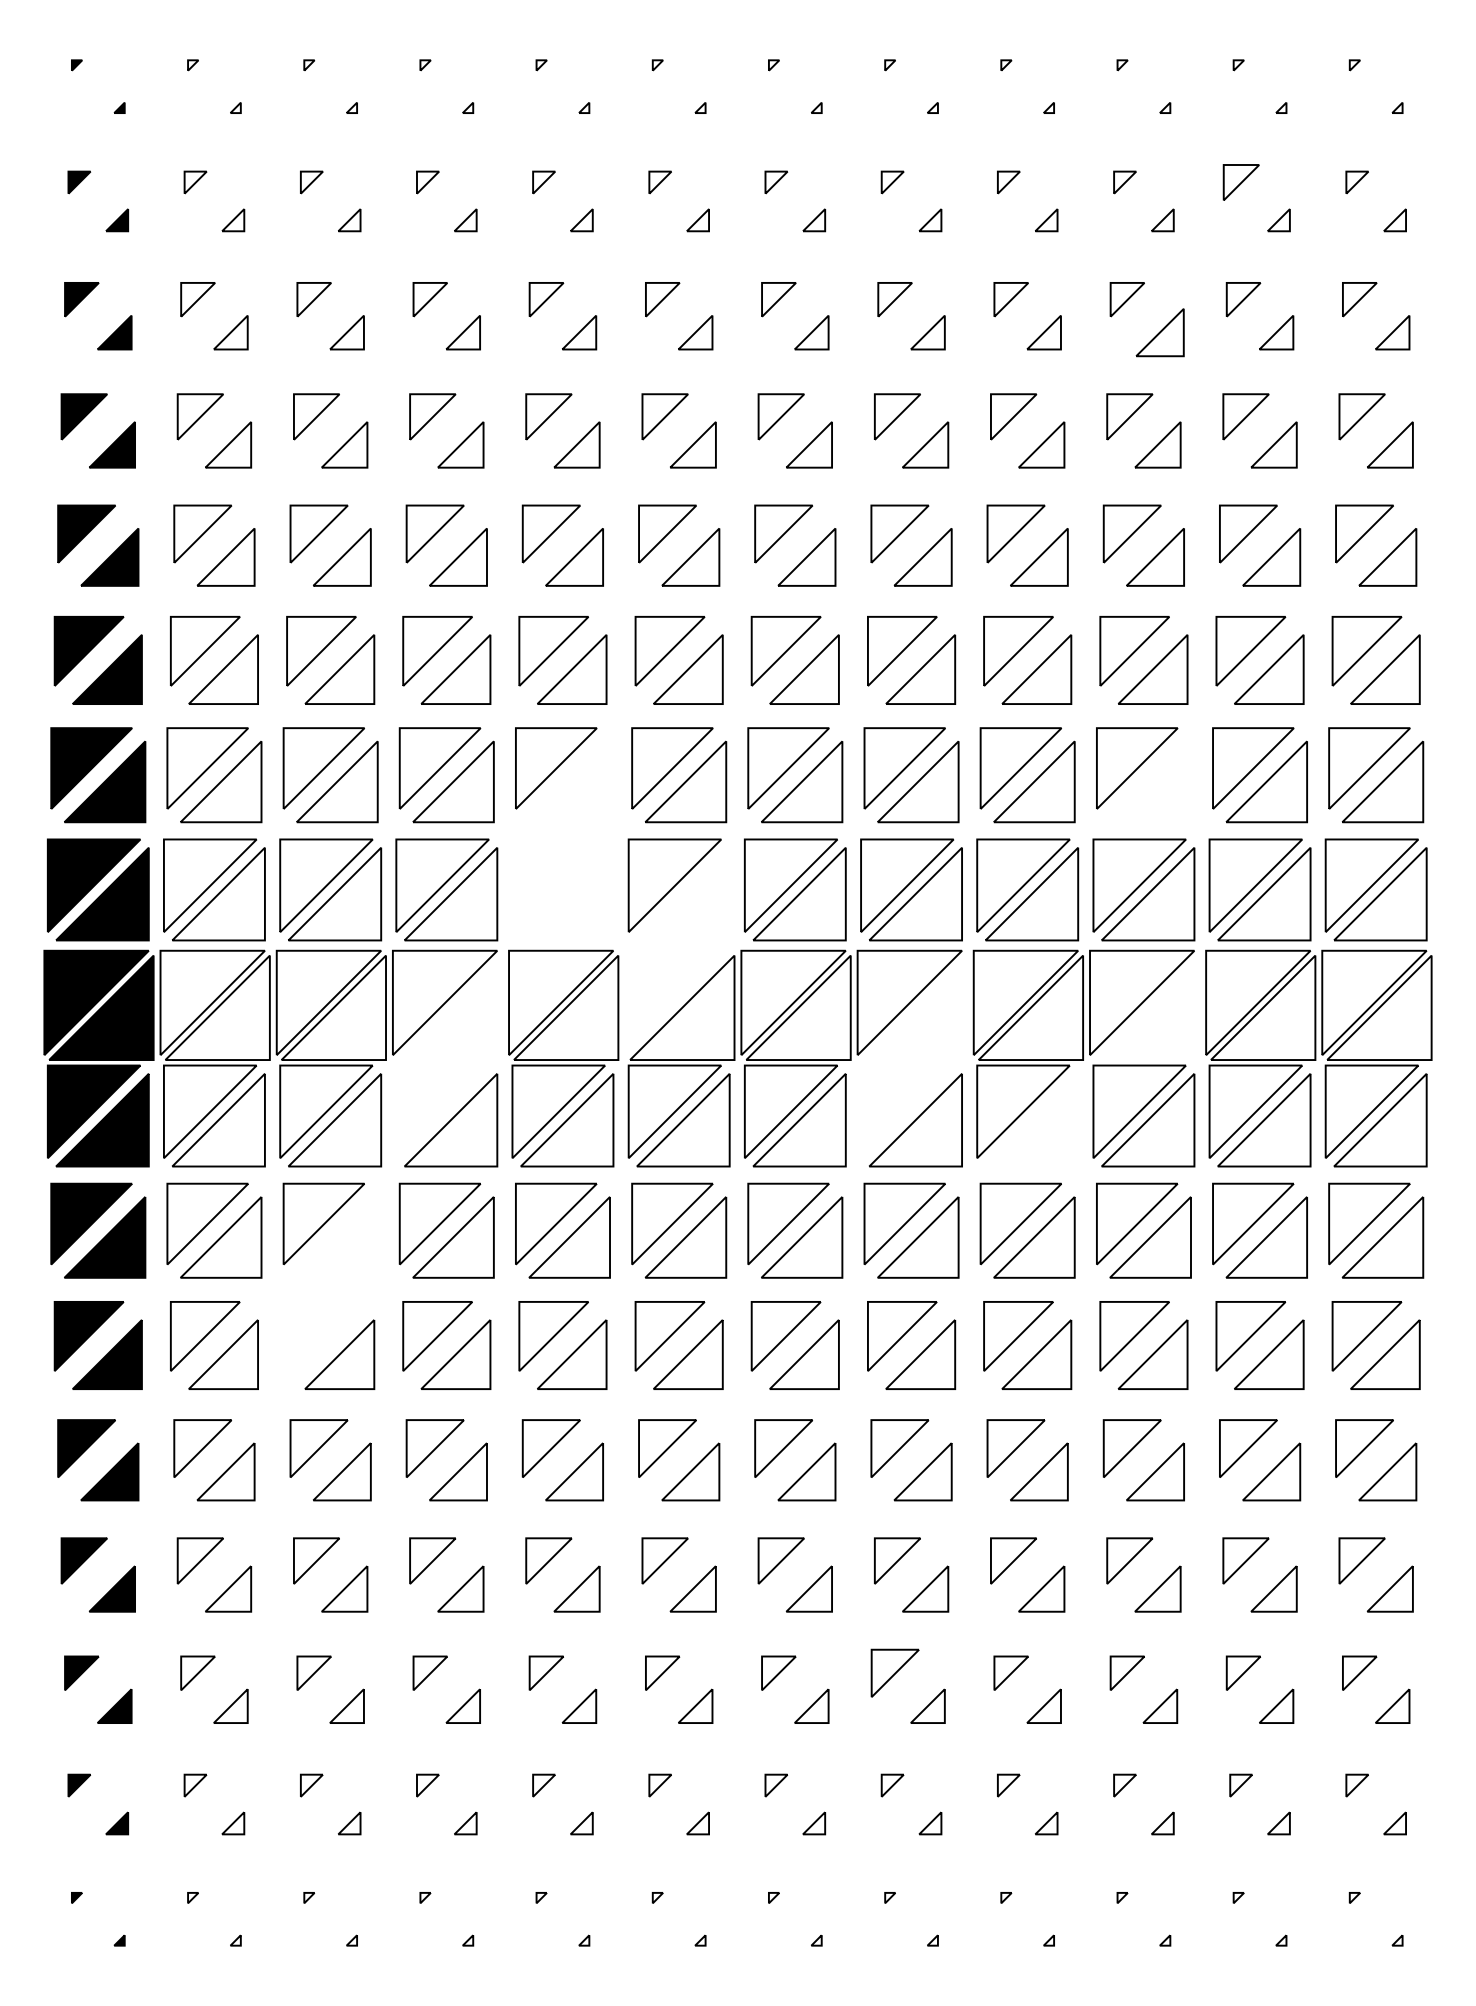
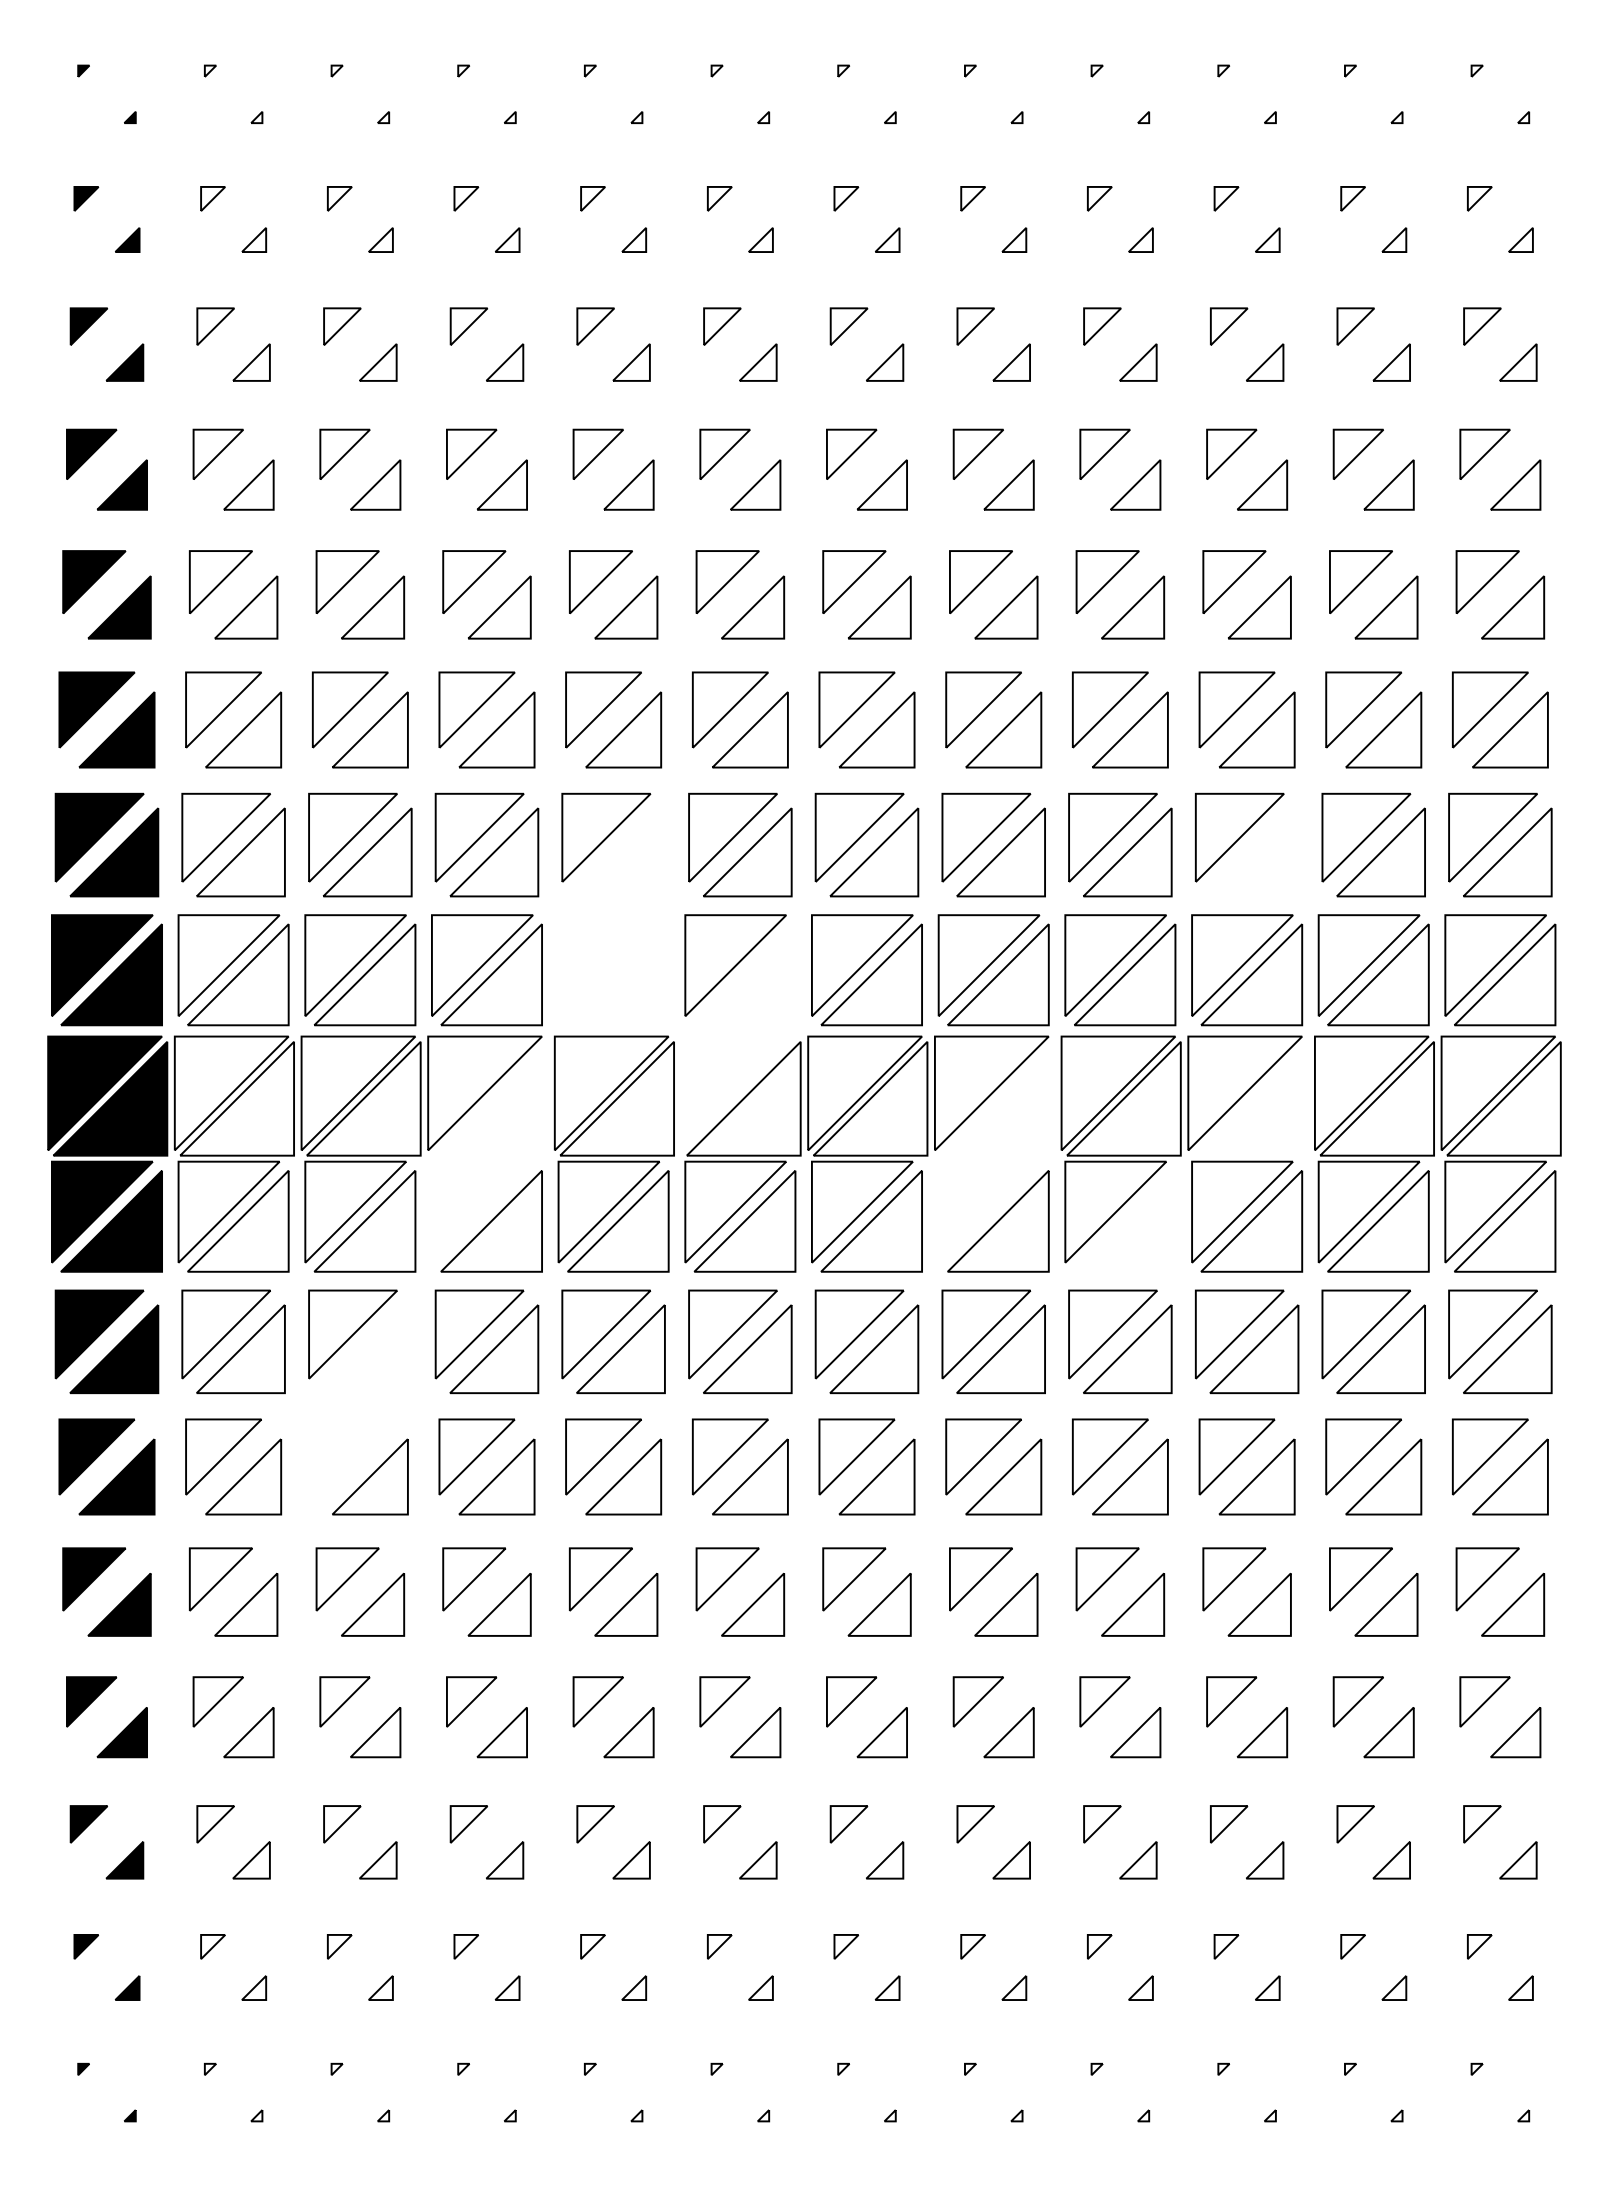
part: (1240, 182) -> (1352, 198), size x0.62
part: (1160, 332) -> (1265, 362), size x0.71
part: (894, 1673) -> (975, 1824), size x0.71

